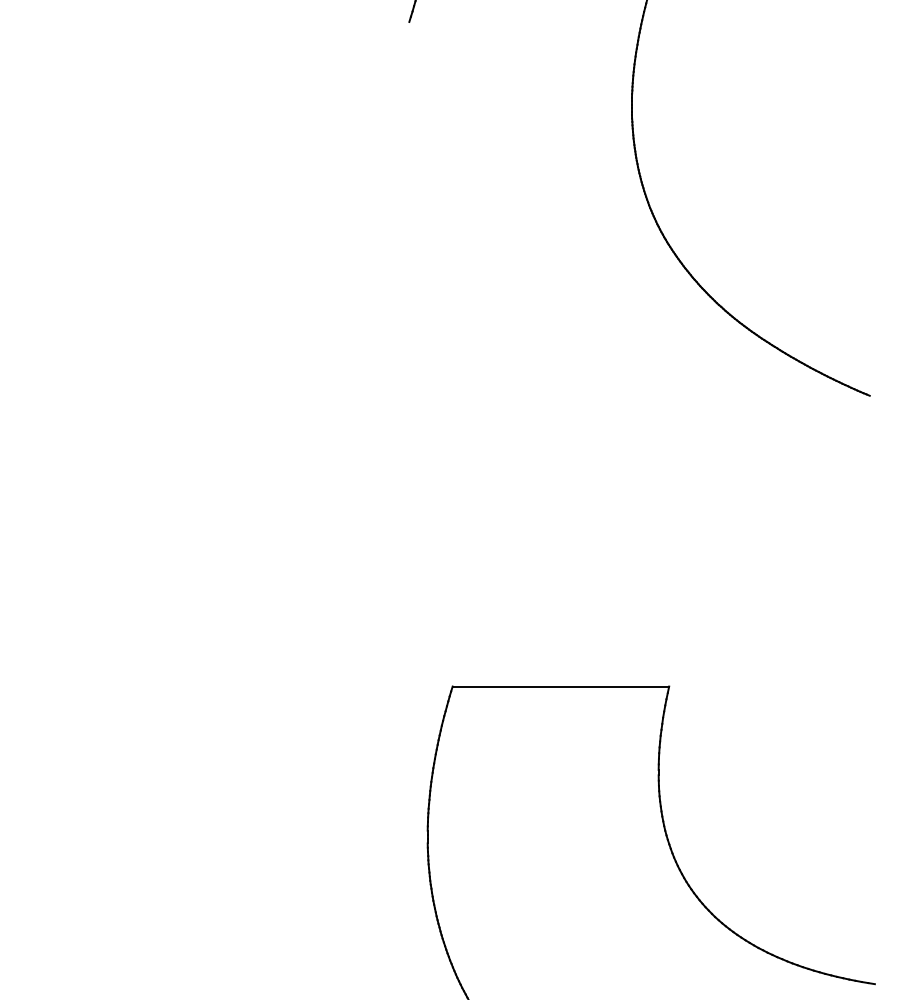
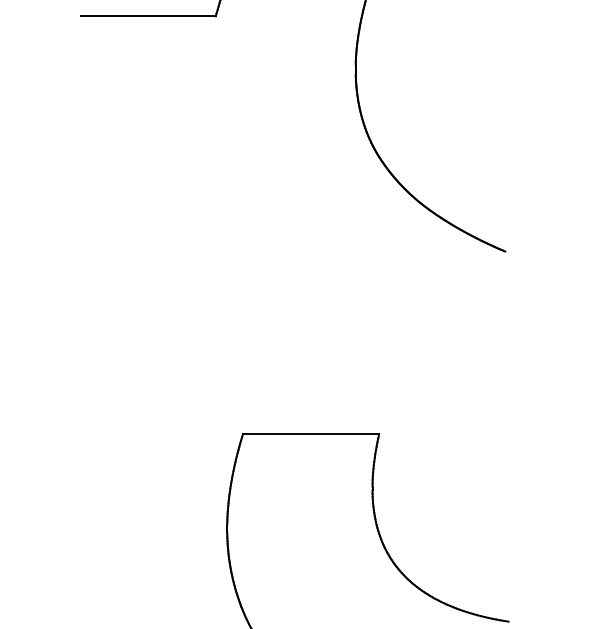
line: (300, 22) -> (147, 16), added

